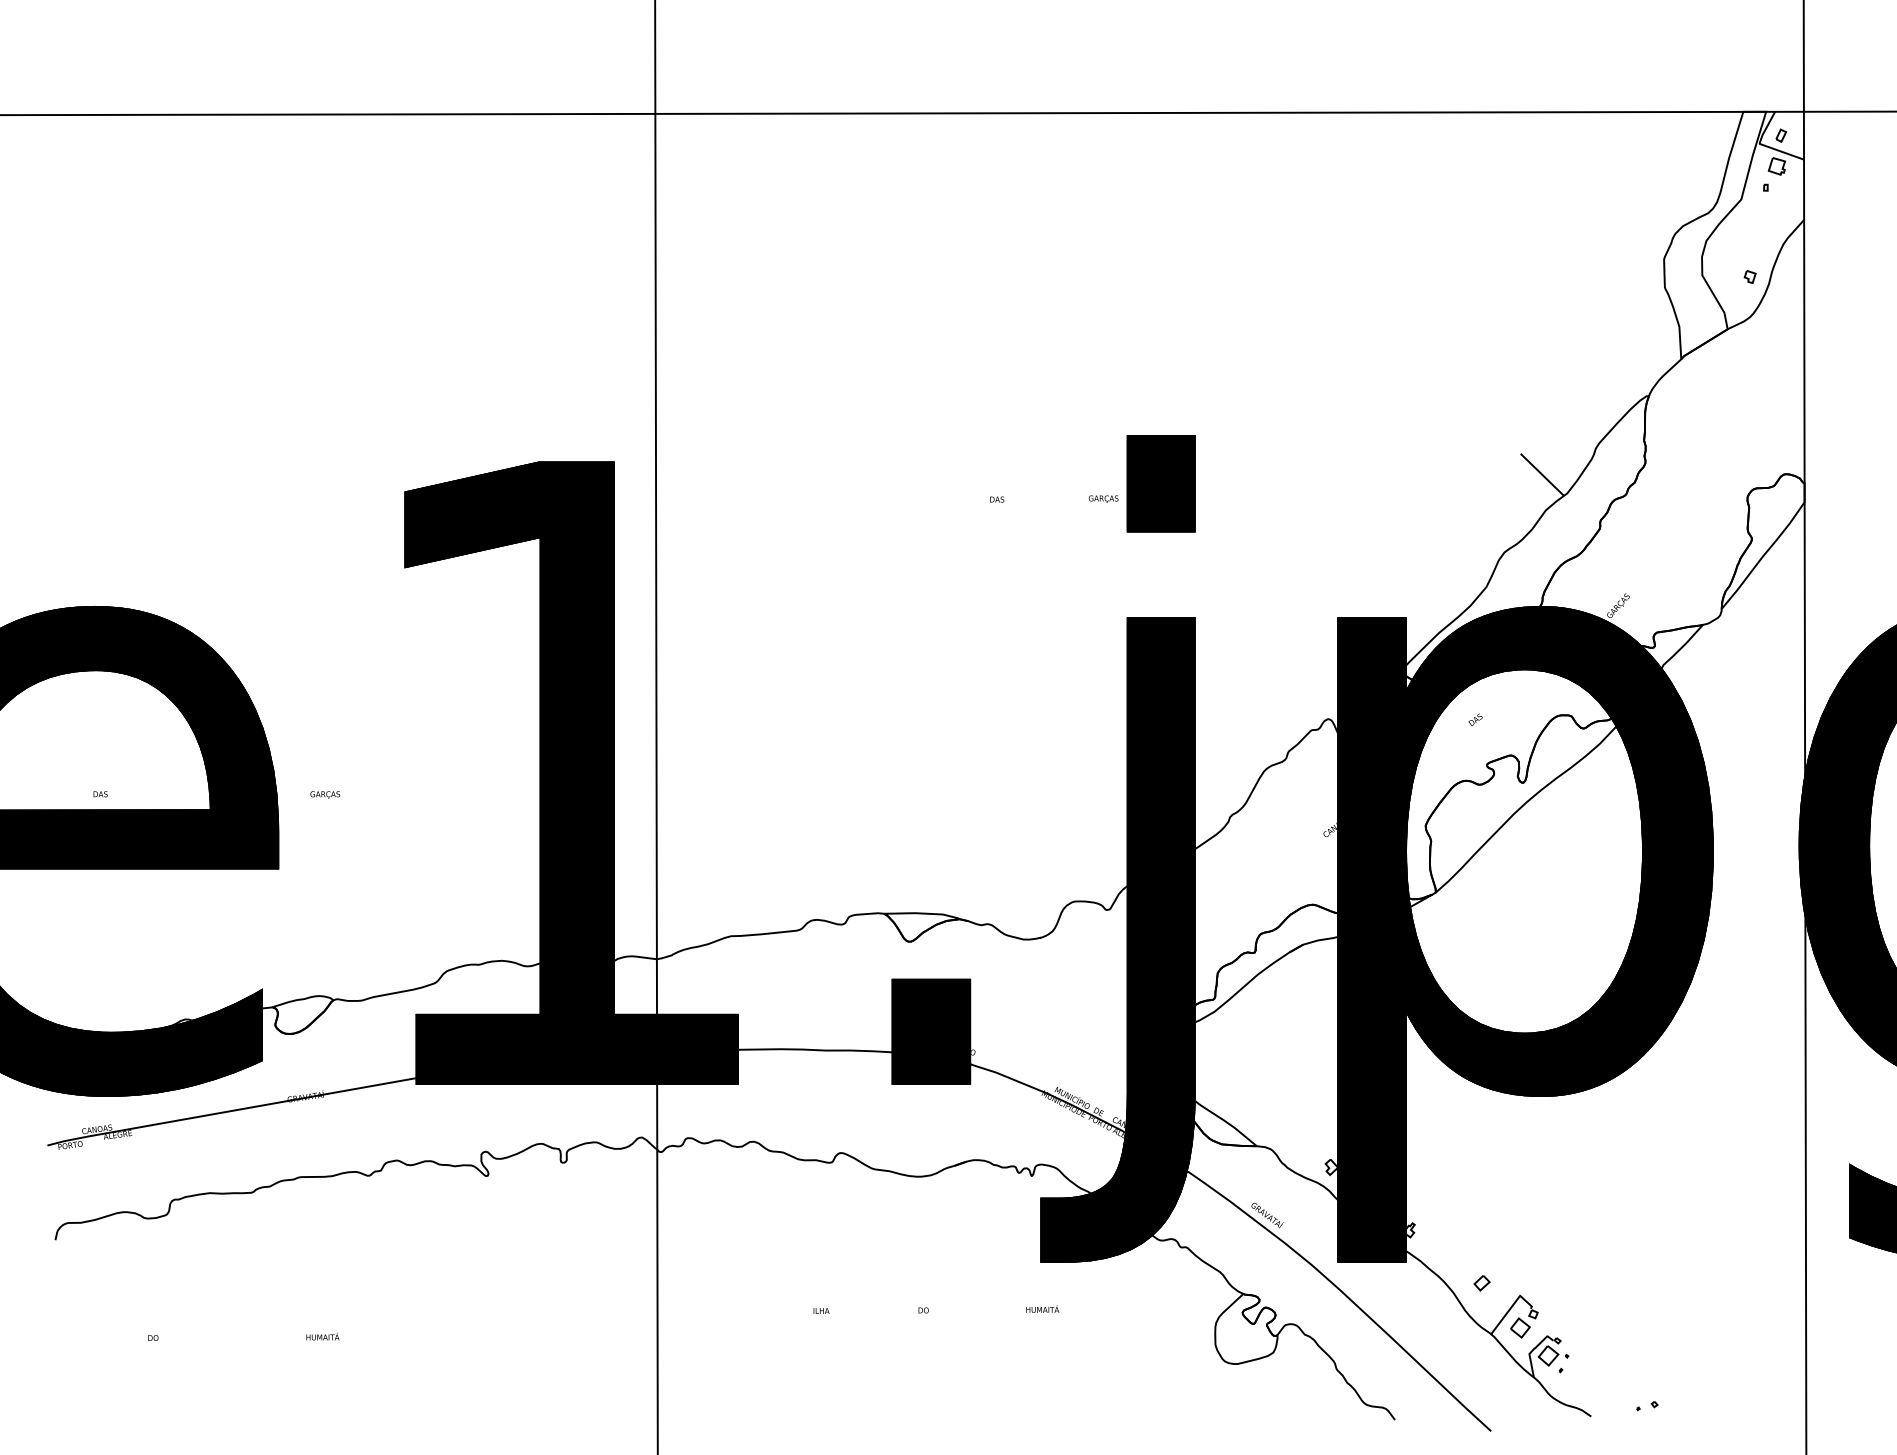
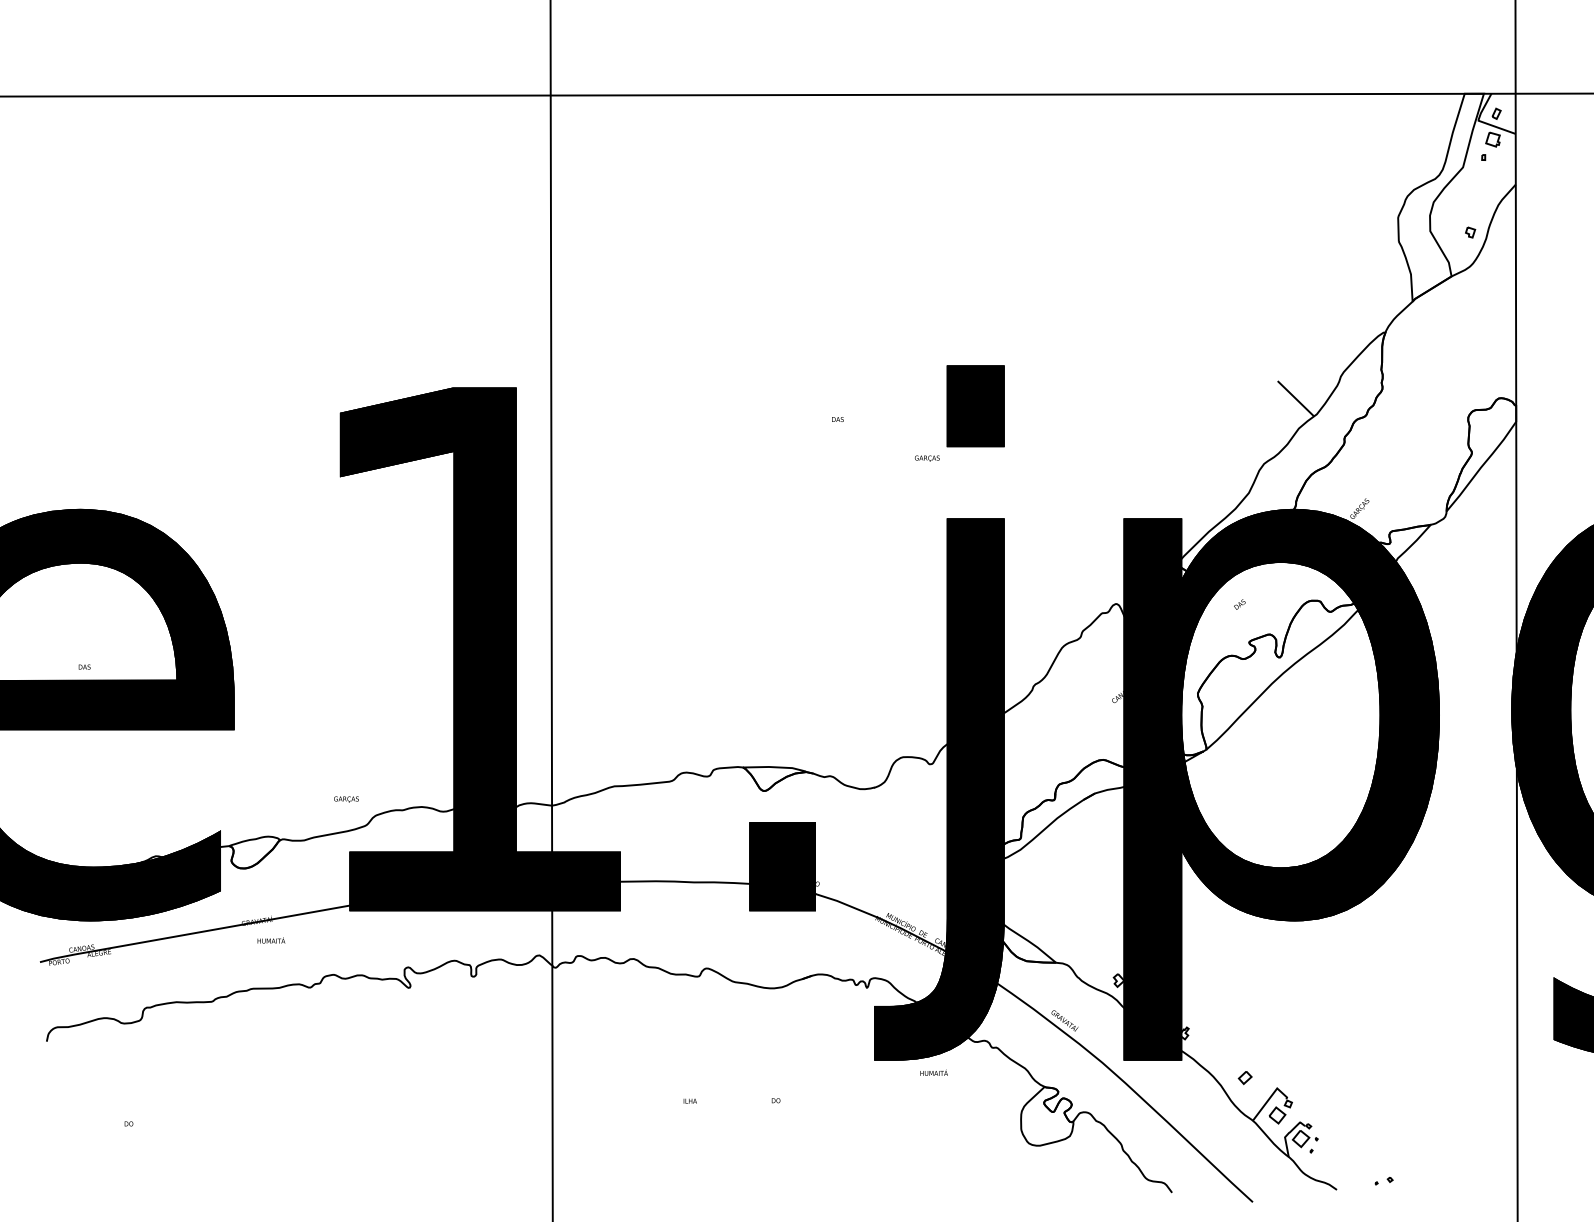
text: (1103, 498) -> (927, 458), moved
text: (325, 794) -> (346, 799), moved
text: (1042, 1308) -> (933, 1072), moved
text: (322, 1336) -> (271, 940), moved

